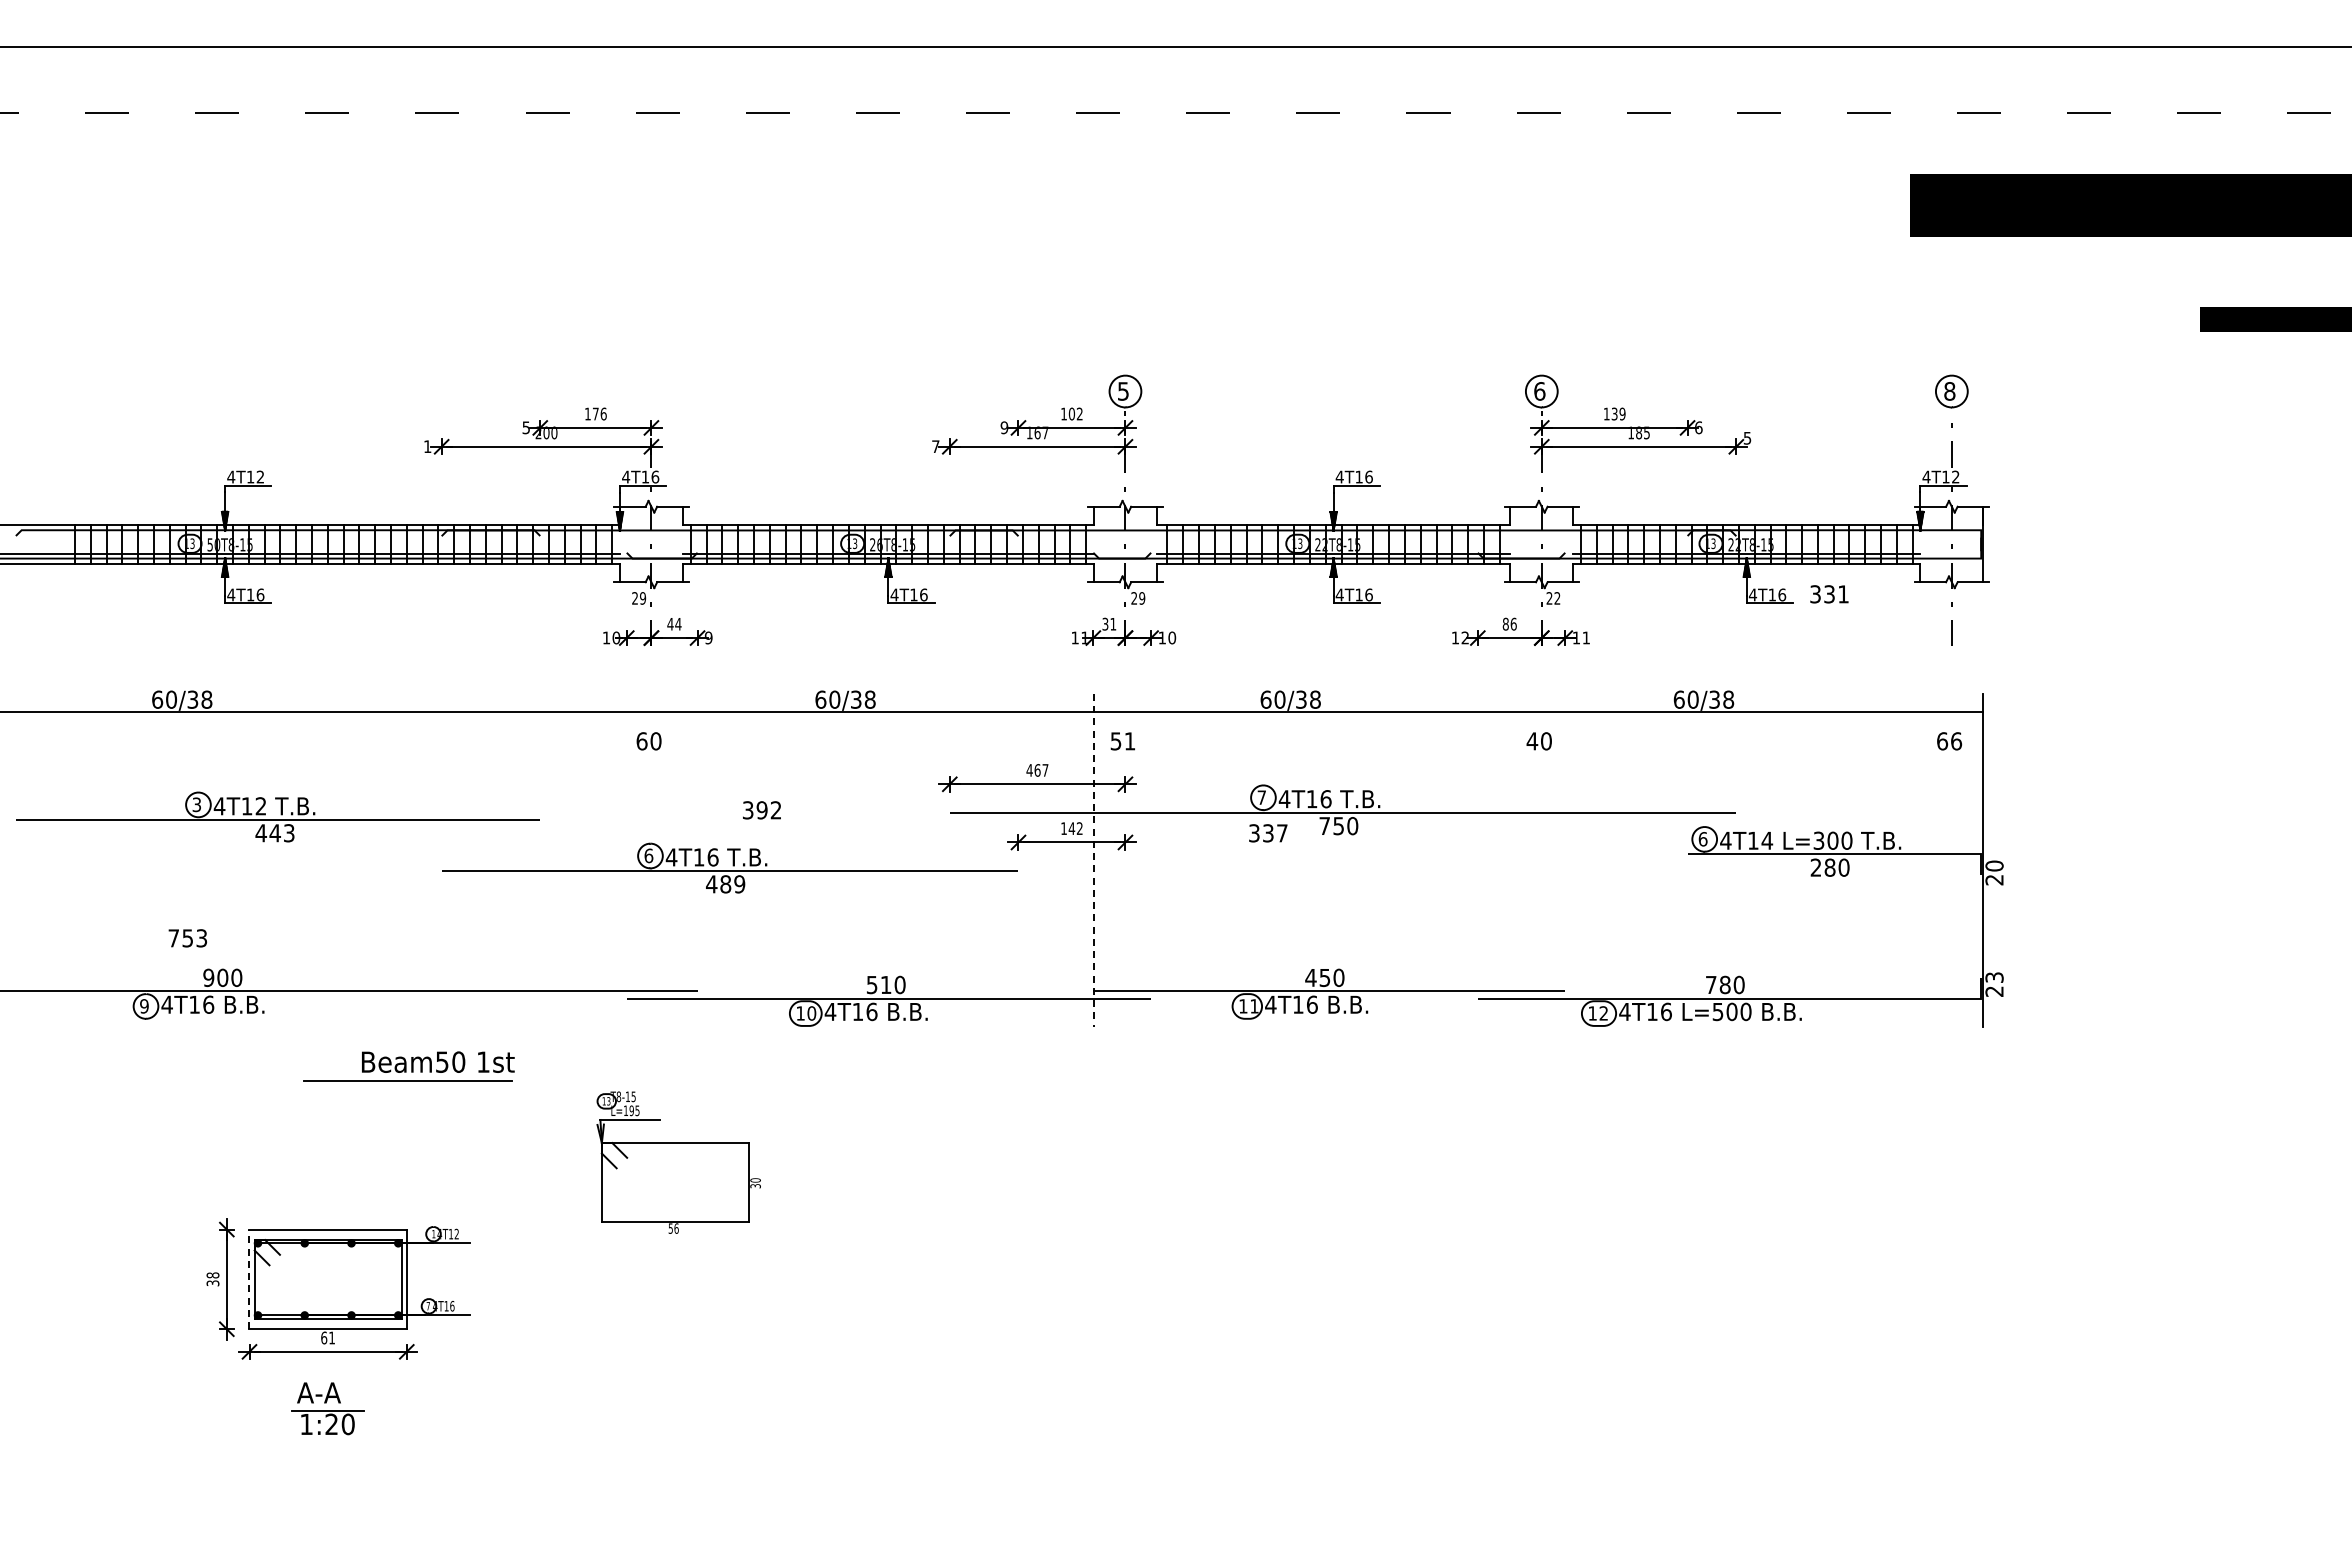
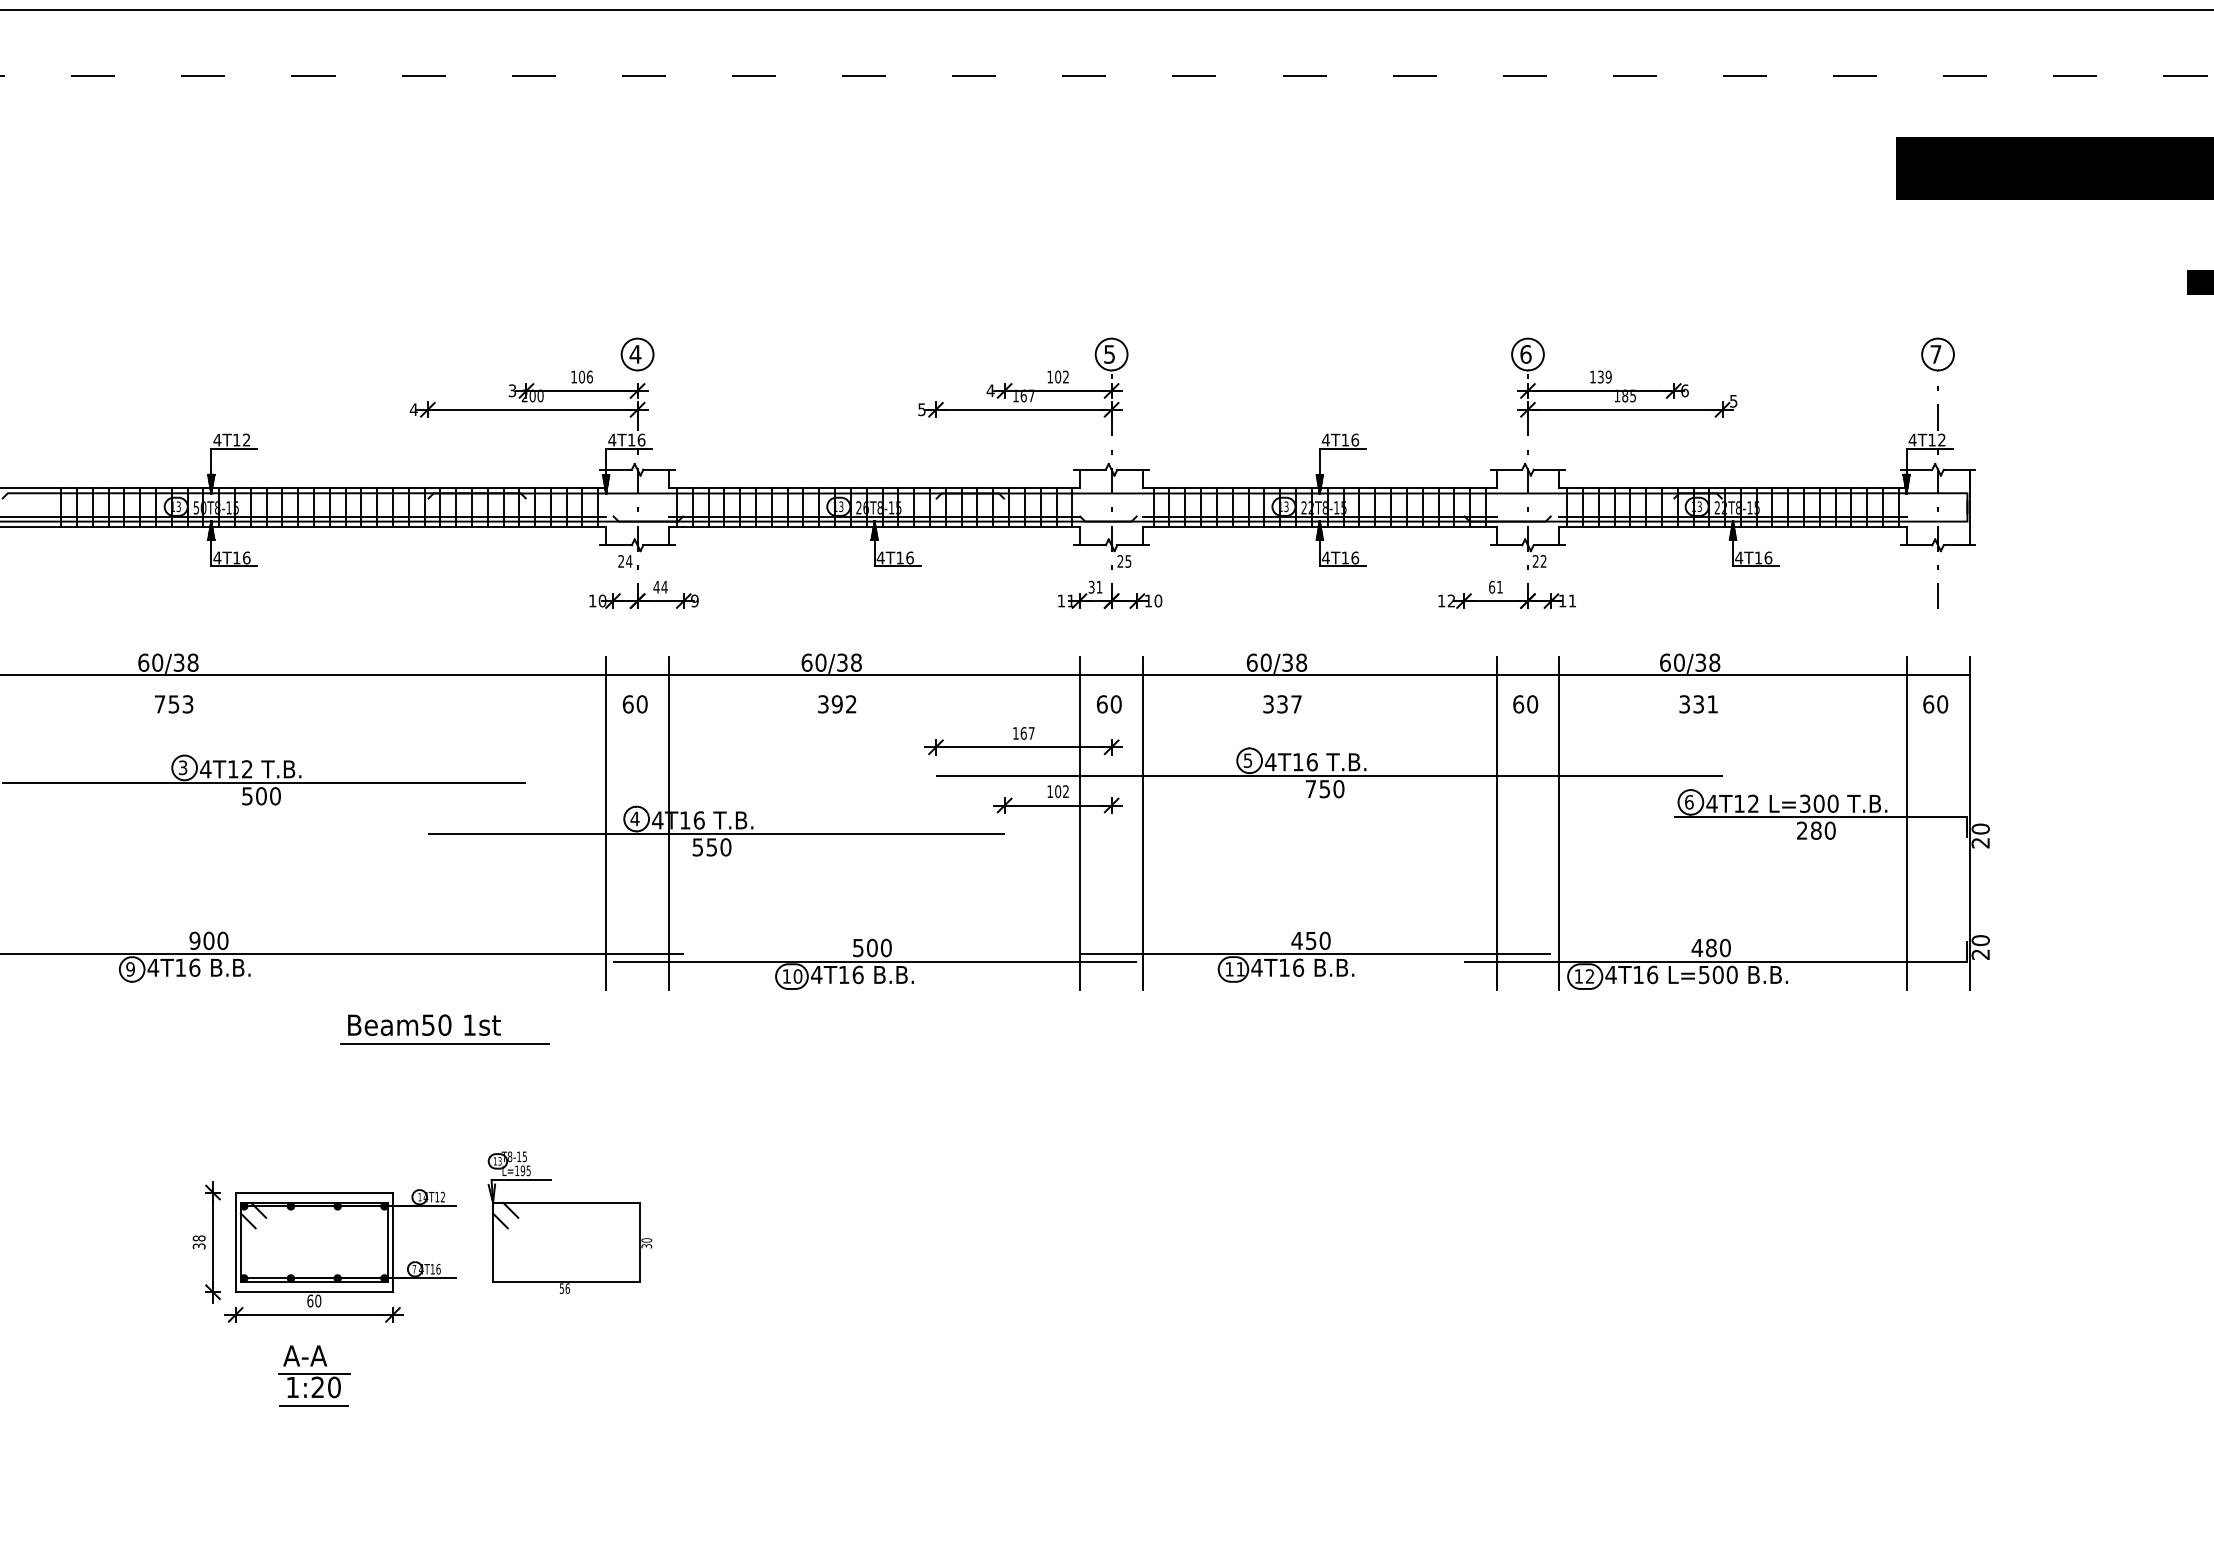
part: (651, 391) -> (637, 354), added
text: (1949, 391) -> (1935, 354), 8 -> 7
text: (595, 413) -> (581, 376), 176 -> 106
text: (526, 427) -> (512, 390), 5 -> 3
text: (1004, 427) -> (990, 390), 9 -> 4
text: (427, 446) -> (413, 409), 1 -> 4
text: (935, 446) -> (921, 409), 7 -> 5
text: (1829, 594) -> (1698, 704), moved
text: (642, 598) -> (628, 561), 29 -> 24
text: (1142, 598) -> (1128, 561), 29 -> 25
text: (1509, 623) -> (1495, 586), 86 -> 61
text: (1122, 741) -> (1108, 704), 51 -> 60
text: (1532, 741) -> (1518, 704), 40 -> 60
text: (1956, 741) -> (1942, 704), 66 -> 60
text: (1029, 770) -> (1015, 733), 467 -> 167
text: (1261, 797) -> (1247, 760), 7 -> 5
text: (761, 810) -> (836, 704), moved
text: (1071, 828) -> (1057, 791), 142 -> 102
text: (274, 833) -> (260, 796), 443 -> 500
text: (1268, 833) -> (1282, 704), moved
text: (1767, 840) -> (1753, 803), 4T14 -> 4T12
text: (648, 855) -> (634, 818), 6 -> 4
line: (619, 860) -> (605, 823), added
line: (682, 860) -> (668, 823), added
line: (1094, 860) -> (1080, 823), dashed -> solid
line: (1156, 860) -> (1142, 823), added
line: (1510, 860) -> (1496, 823), added
line: (1573, 860) -> (1559, 823), added
line: (1920, 860) -> (1906, 823), added
text: (725, 884) -> (711, 847), 489 -> 550
text: (187, 938) -> (173, 704), moved
text: (1994, 977) -> (1980, 940), 23 -> 20
text: (885, 984) -> (871, 947), 510 -> 500
text: (1710, 984) -> (1696, 947), 780 -> 480
line: (407, 1080) -> (444, 1043), moved
part: (678, 1162) -> (569, 1222), moved
line: (249, 1279) -> (235, 1242), dashed -> solid
text: (332, 1337) -> (318, 1300), 61 -> 60
line: (328, 1442) -> (314, 1405), added

